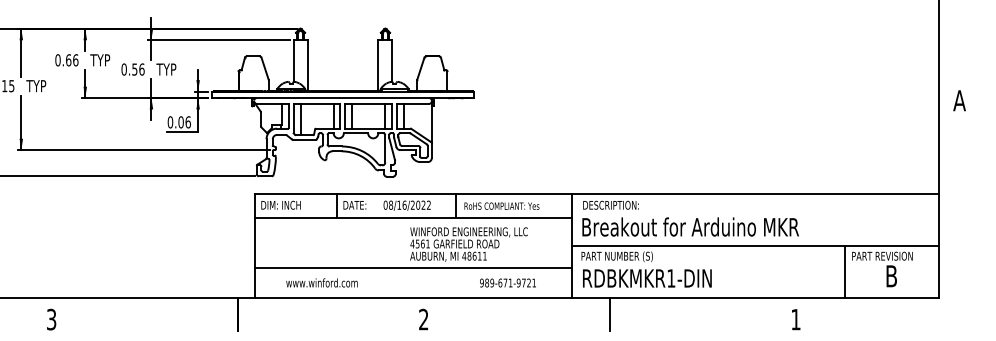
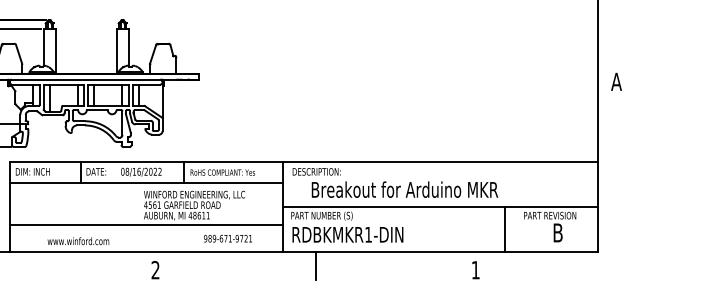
text: (690, 226) -> (404, 189), moved
line: (845, 271) -> (505, 228), moved
text: (321, 282) -> (77, 240), moved

